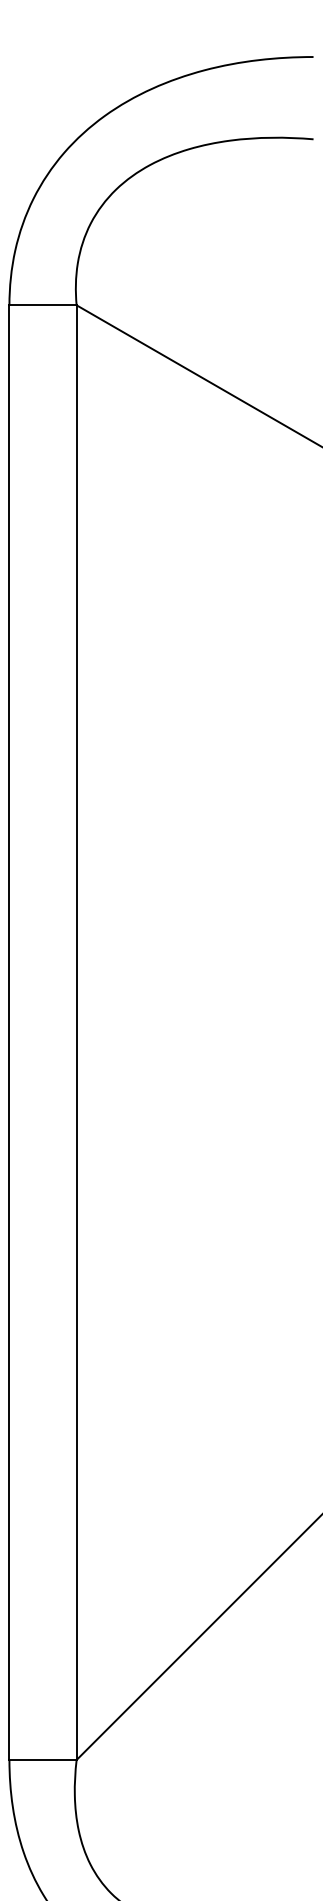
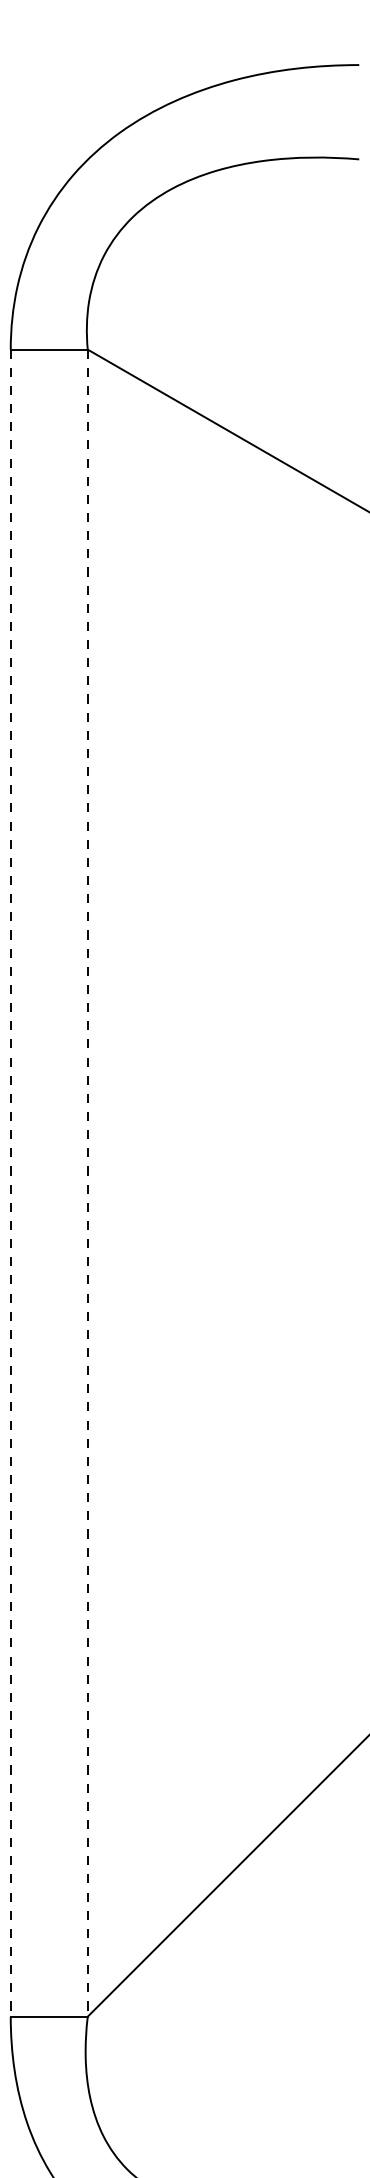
line: (9, 1033) -> (10, 1184), solid -> dashed
line: (76, 1033) -> (87, 1184), solid -> dashed

